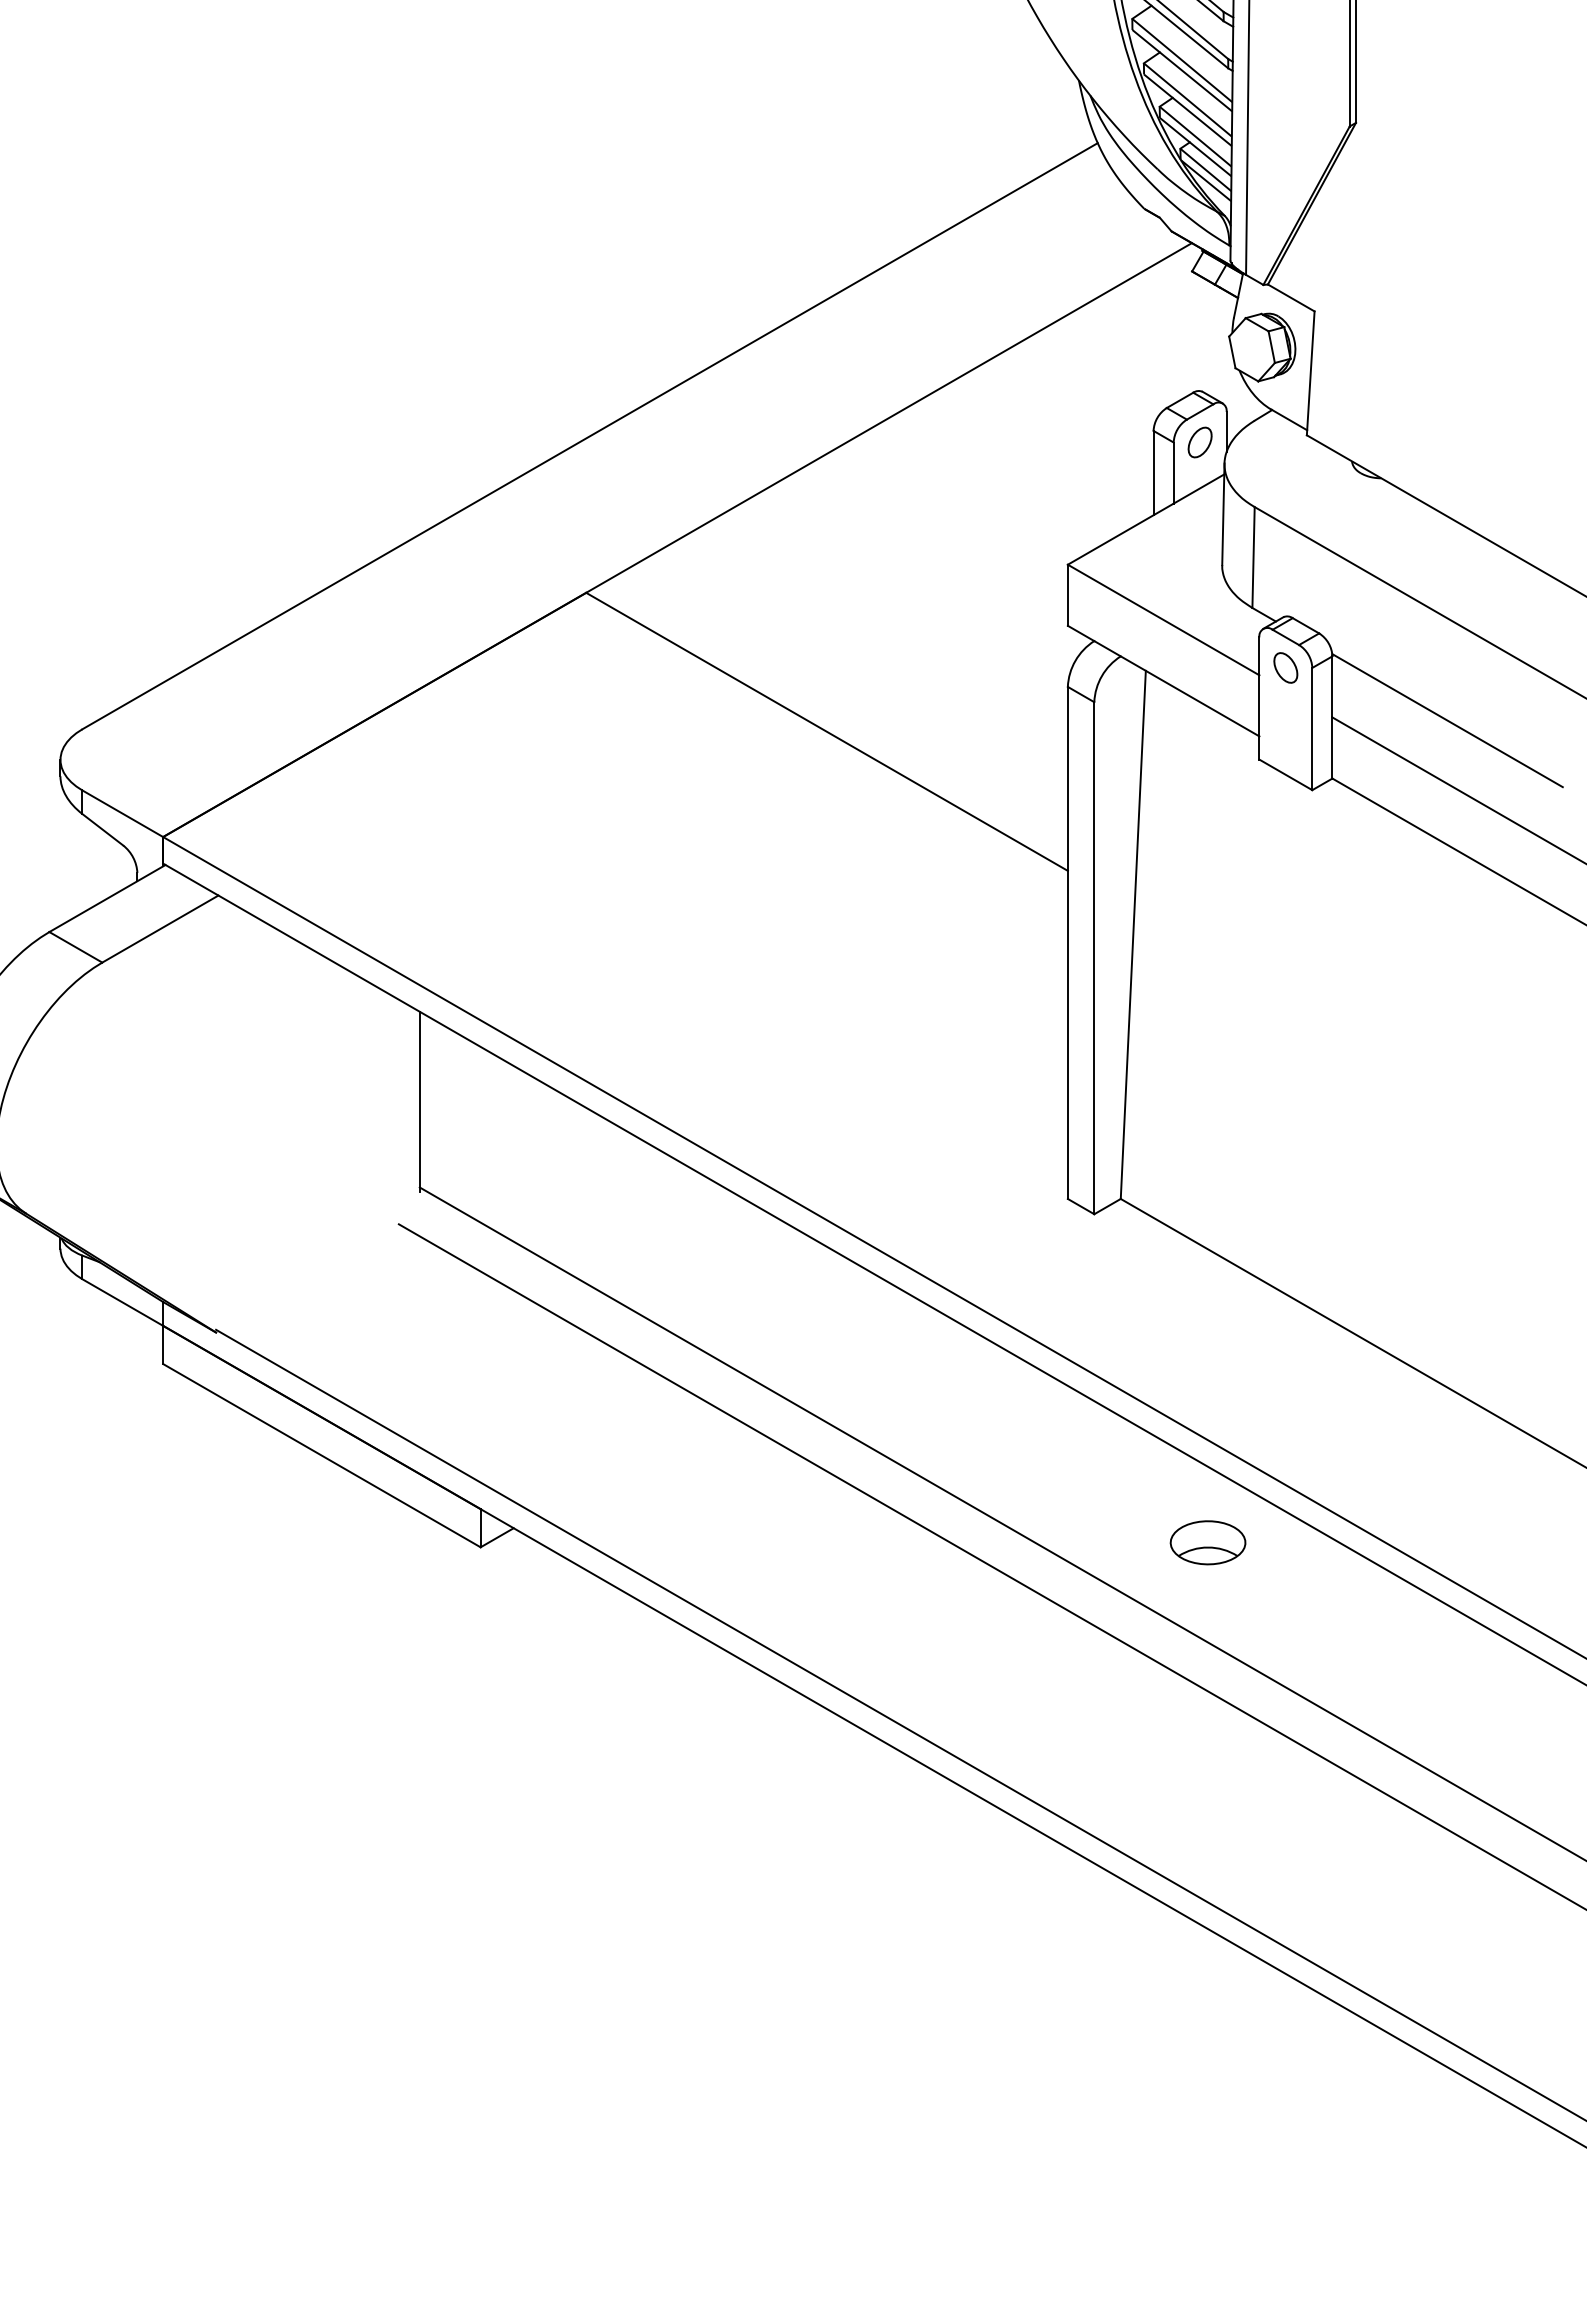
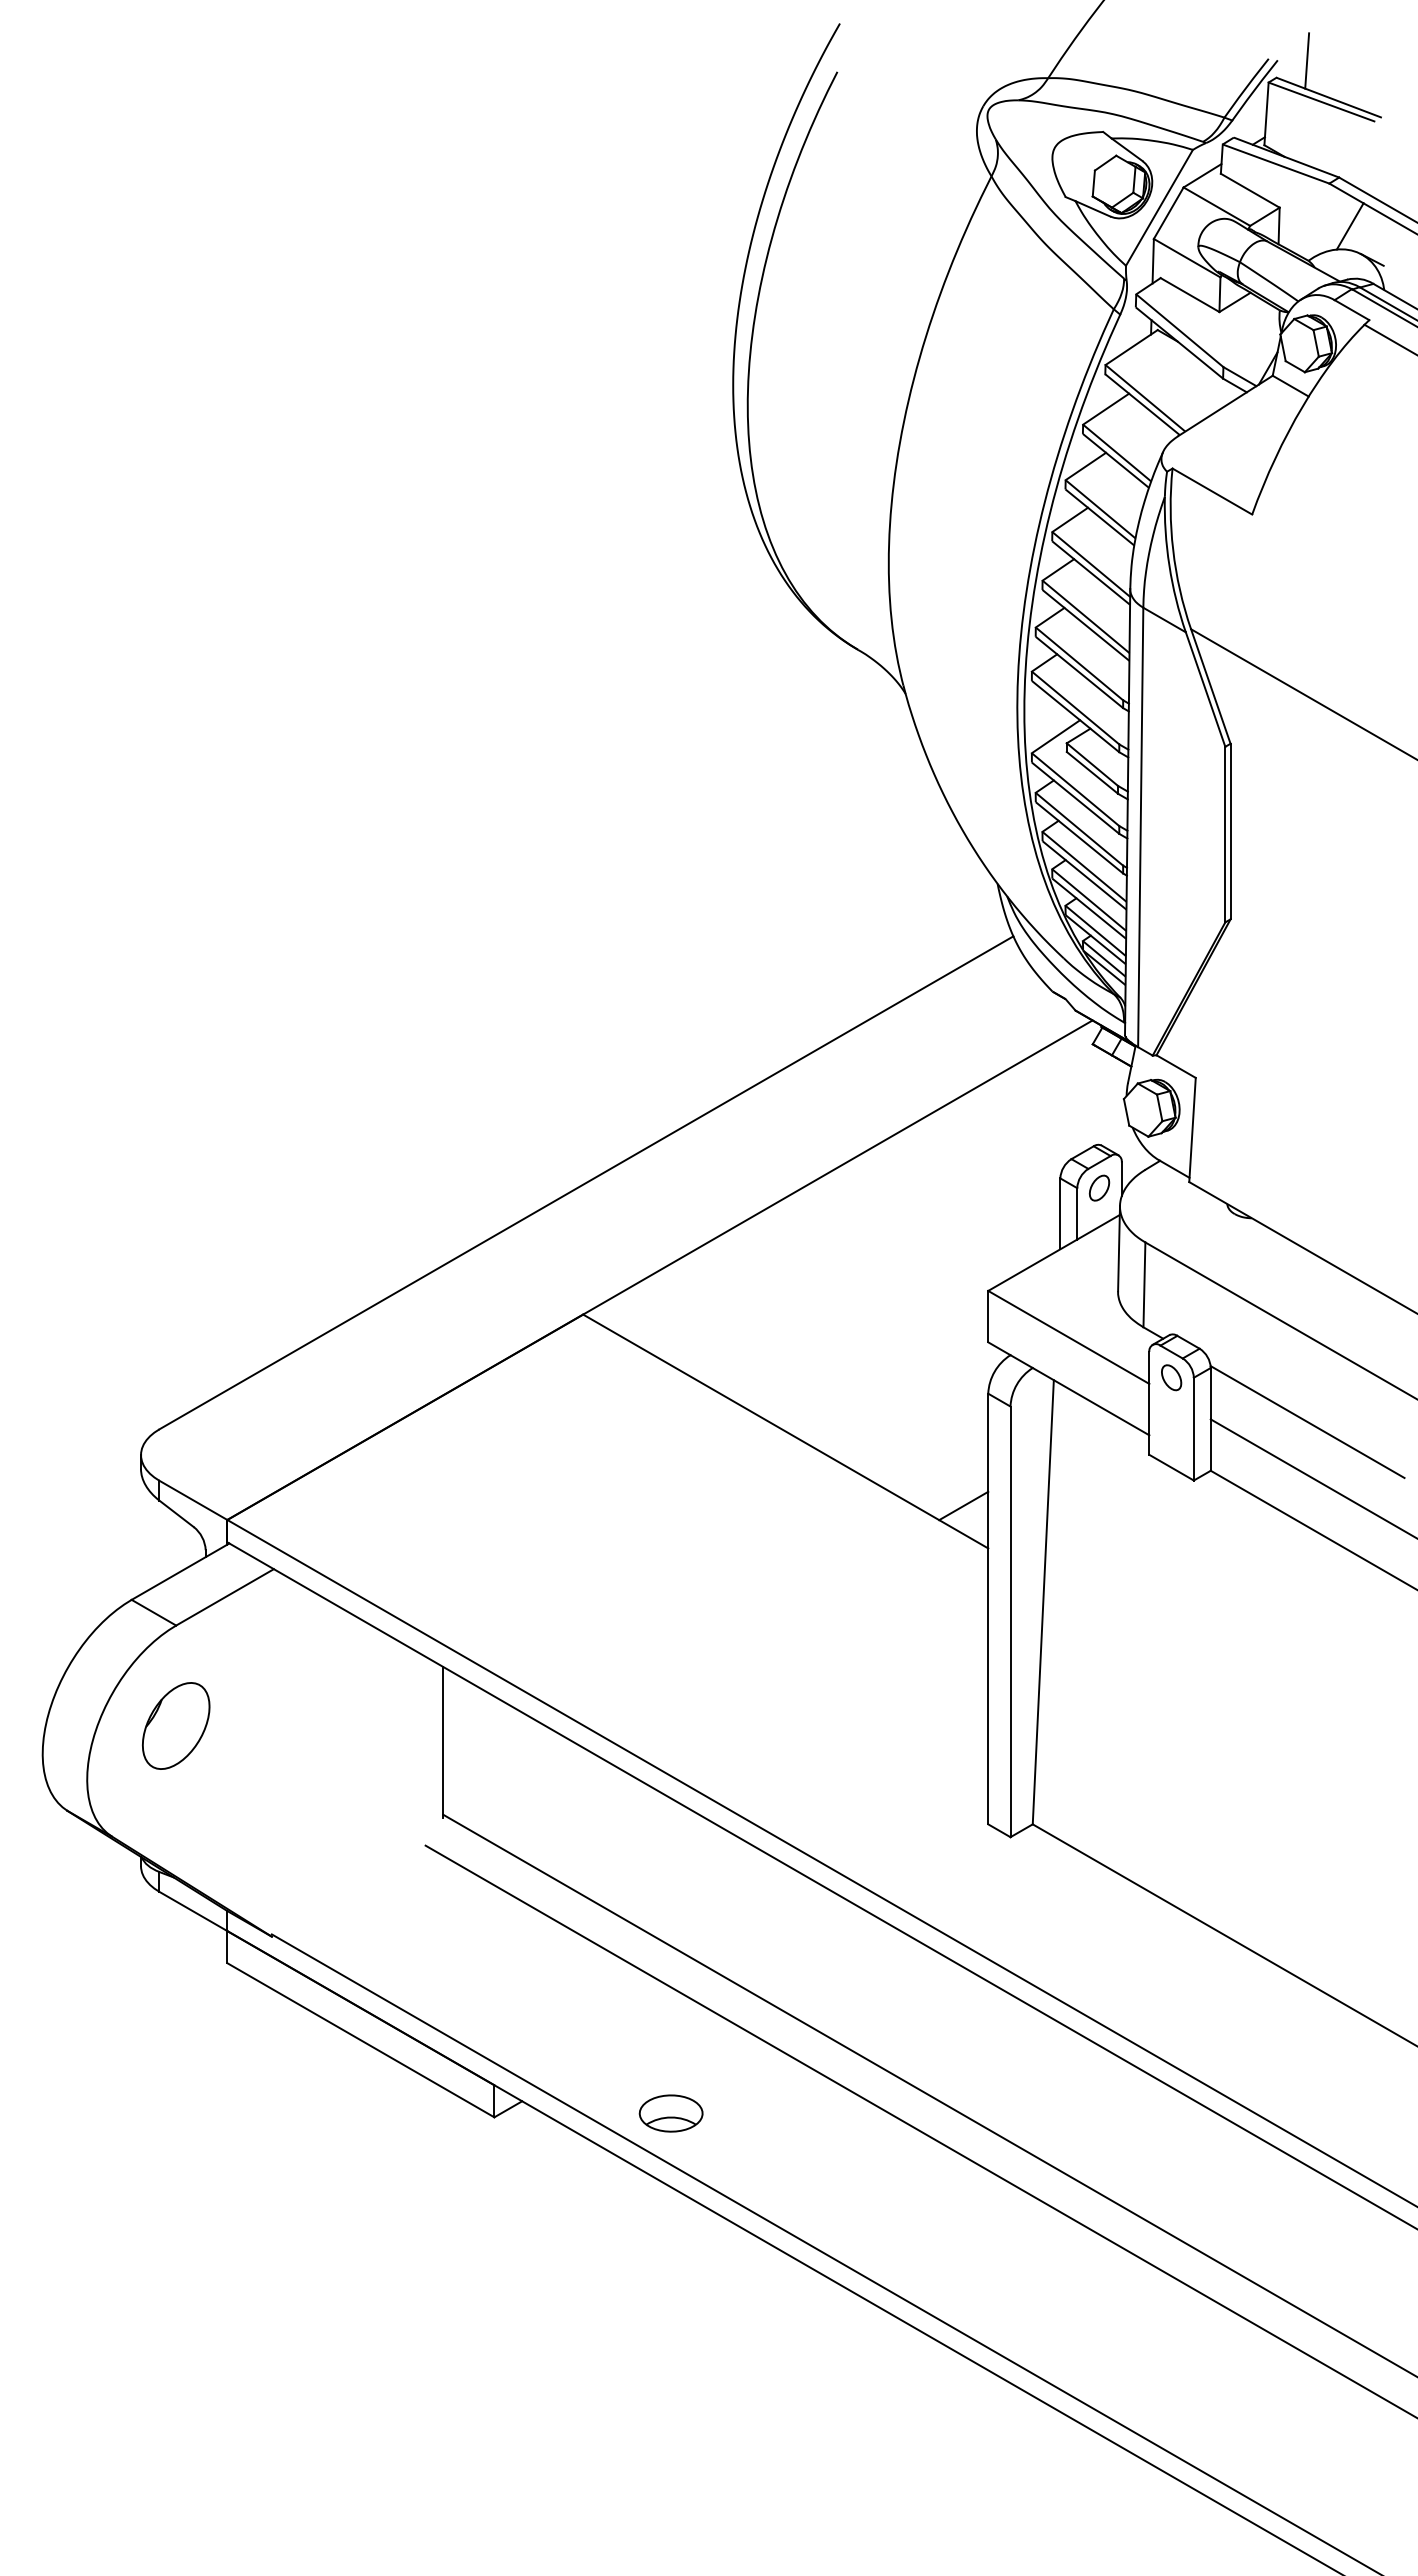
line: (1038, 819) -> (963, 1505), added
part: (102, 1081) -> (176, 1725), added
part: (1207, 1542) -> (670, 2113), moved

